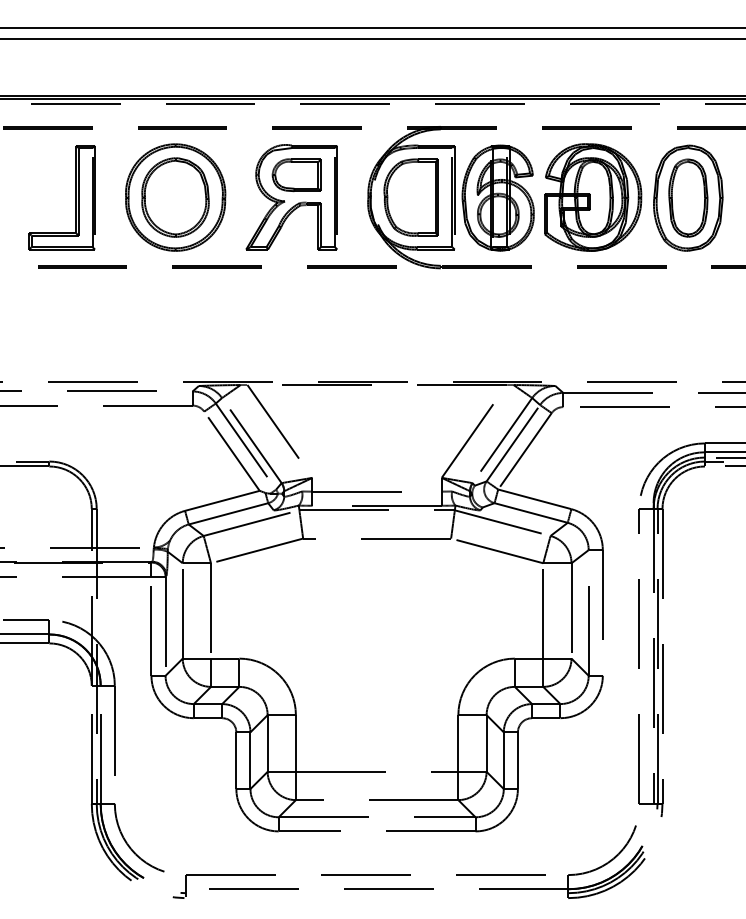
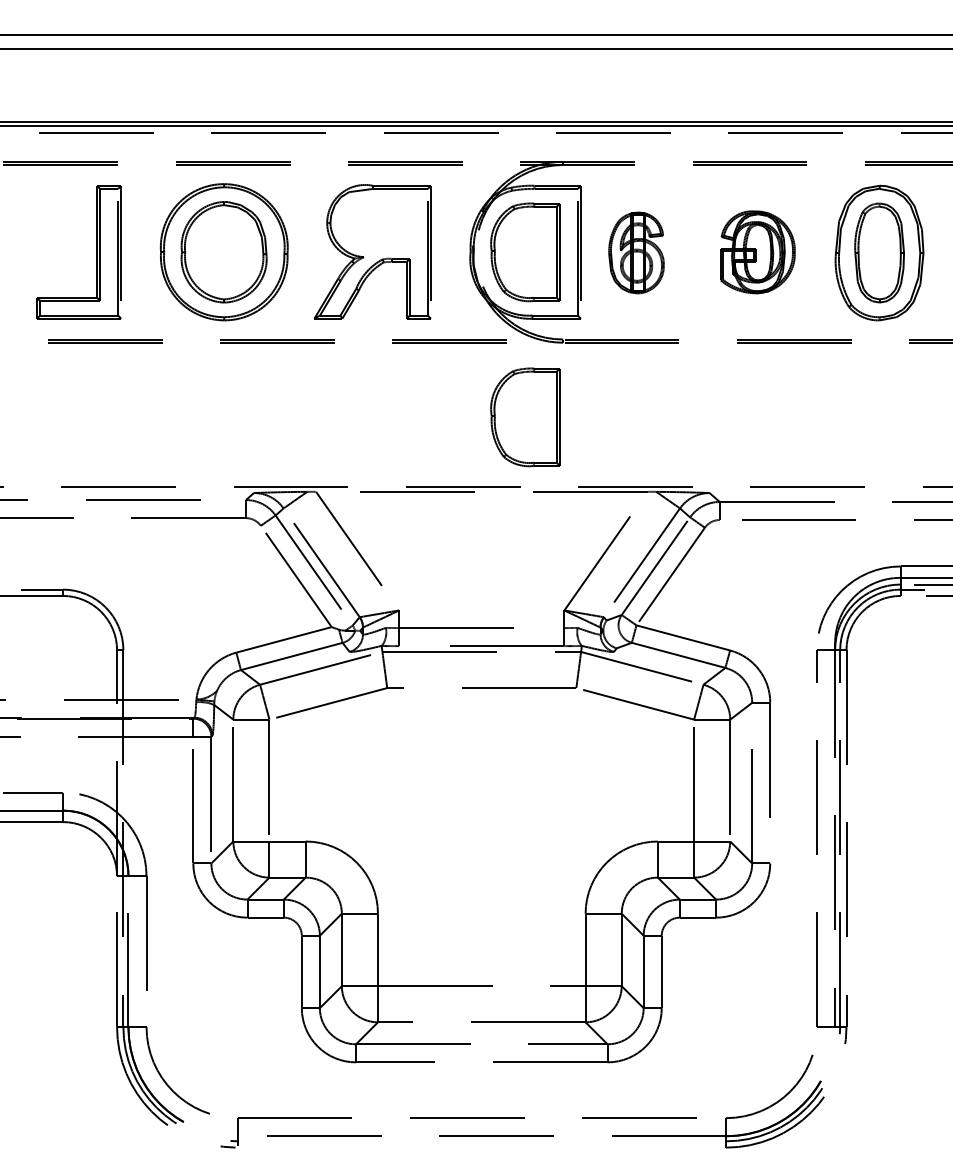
part: (296, 175) -> (378, 223), removed
part: (498, 197) -> (636, 252), size x0.6
part: (592, 197) -> (757, 252), size x0.6
part: (411, 326) -> (525, 417), added

